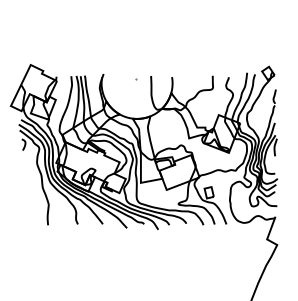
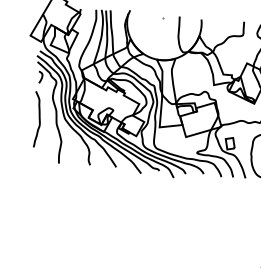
curve: (25, 184) -> (38, 118), added

